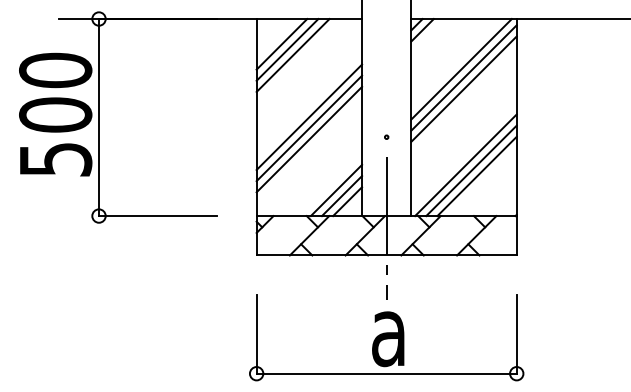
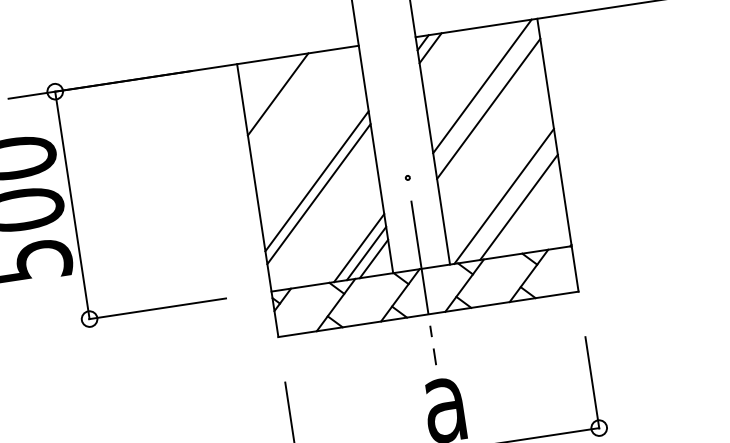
line: (281, 44) -> (270, 89), removed
line: (292, 55) -> (284, 100), removed
line: (463, 77) -> (486, 95), removed
line: (309, 117) -> (315, 168), removed
line: (471, 170) -> (511, 201), removed

